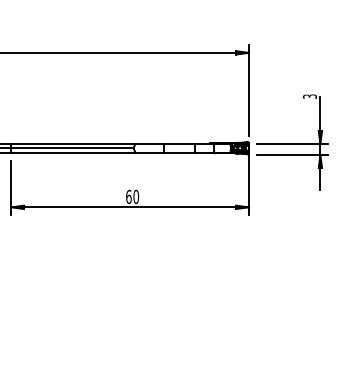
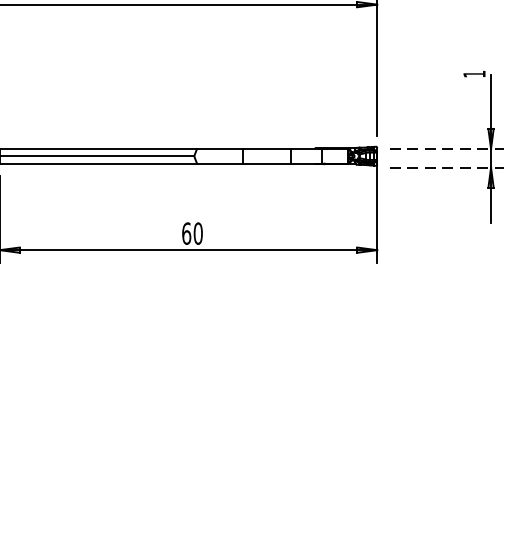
text: (309, 96) -> (473, 73), 3 -> 1
line: (292, 143) -> (446, 148), solid -> dashed
line: (292, 155) -> (446, 167), solid -> dashed

